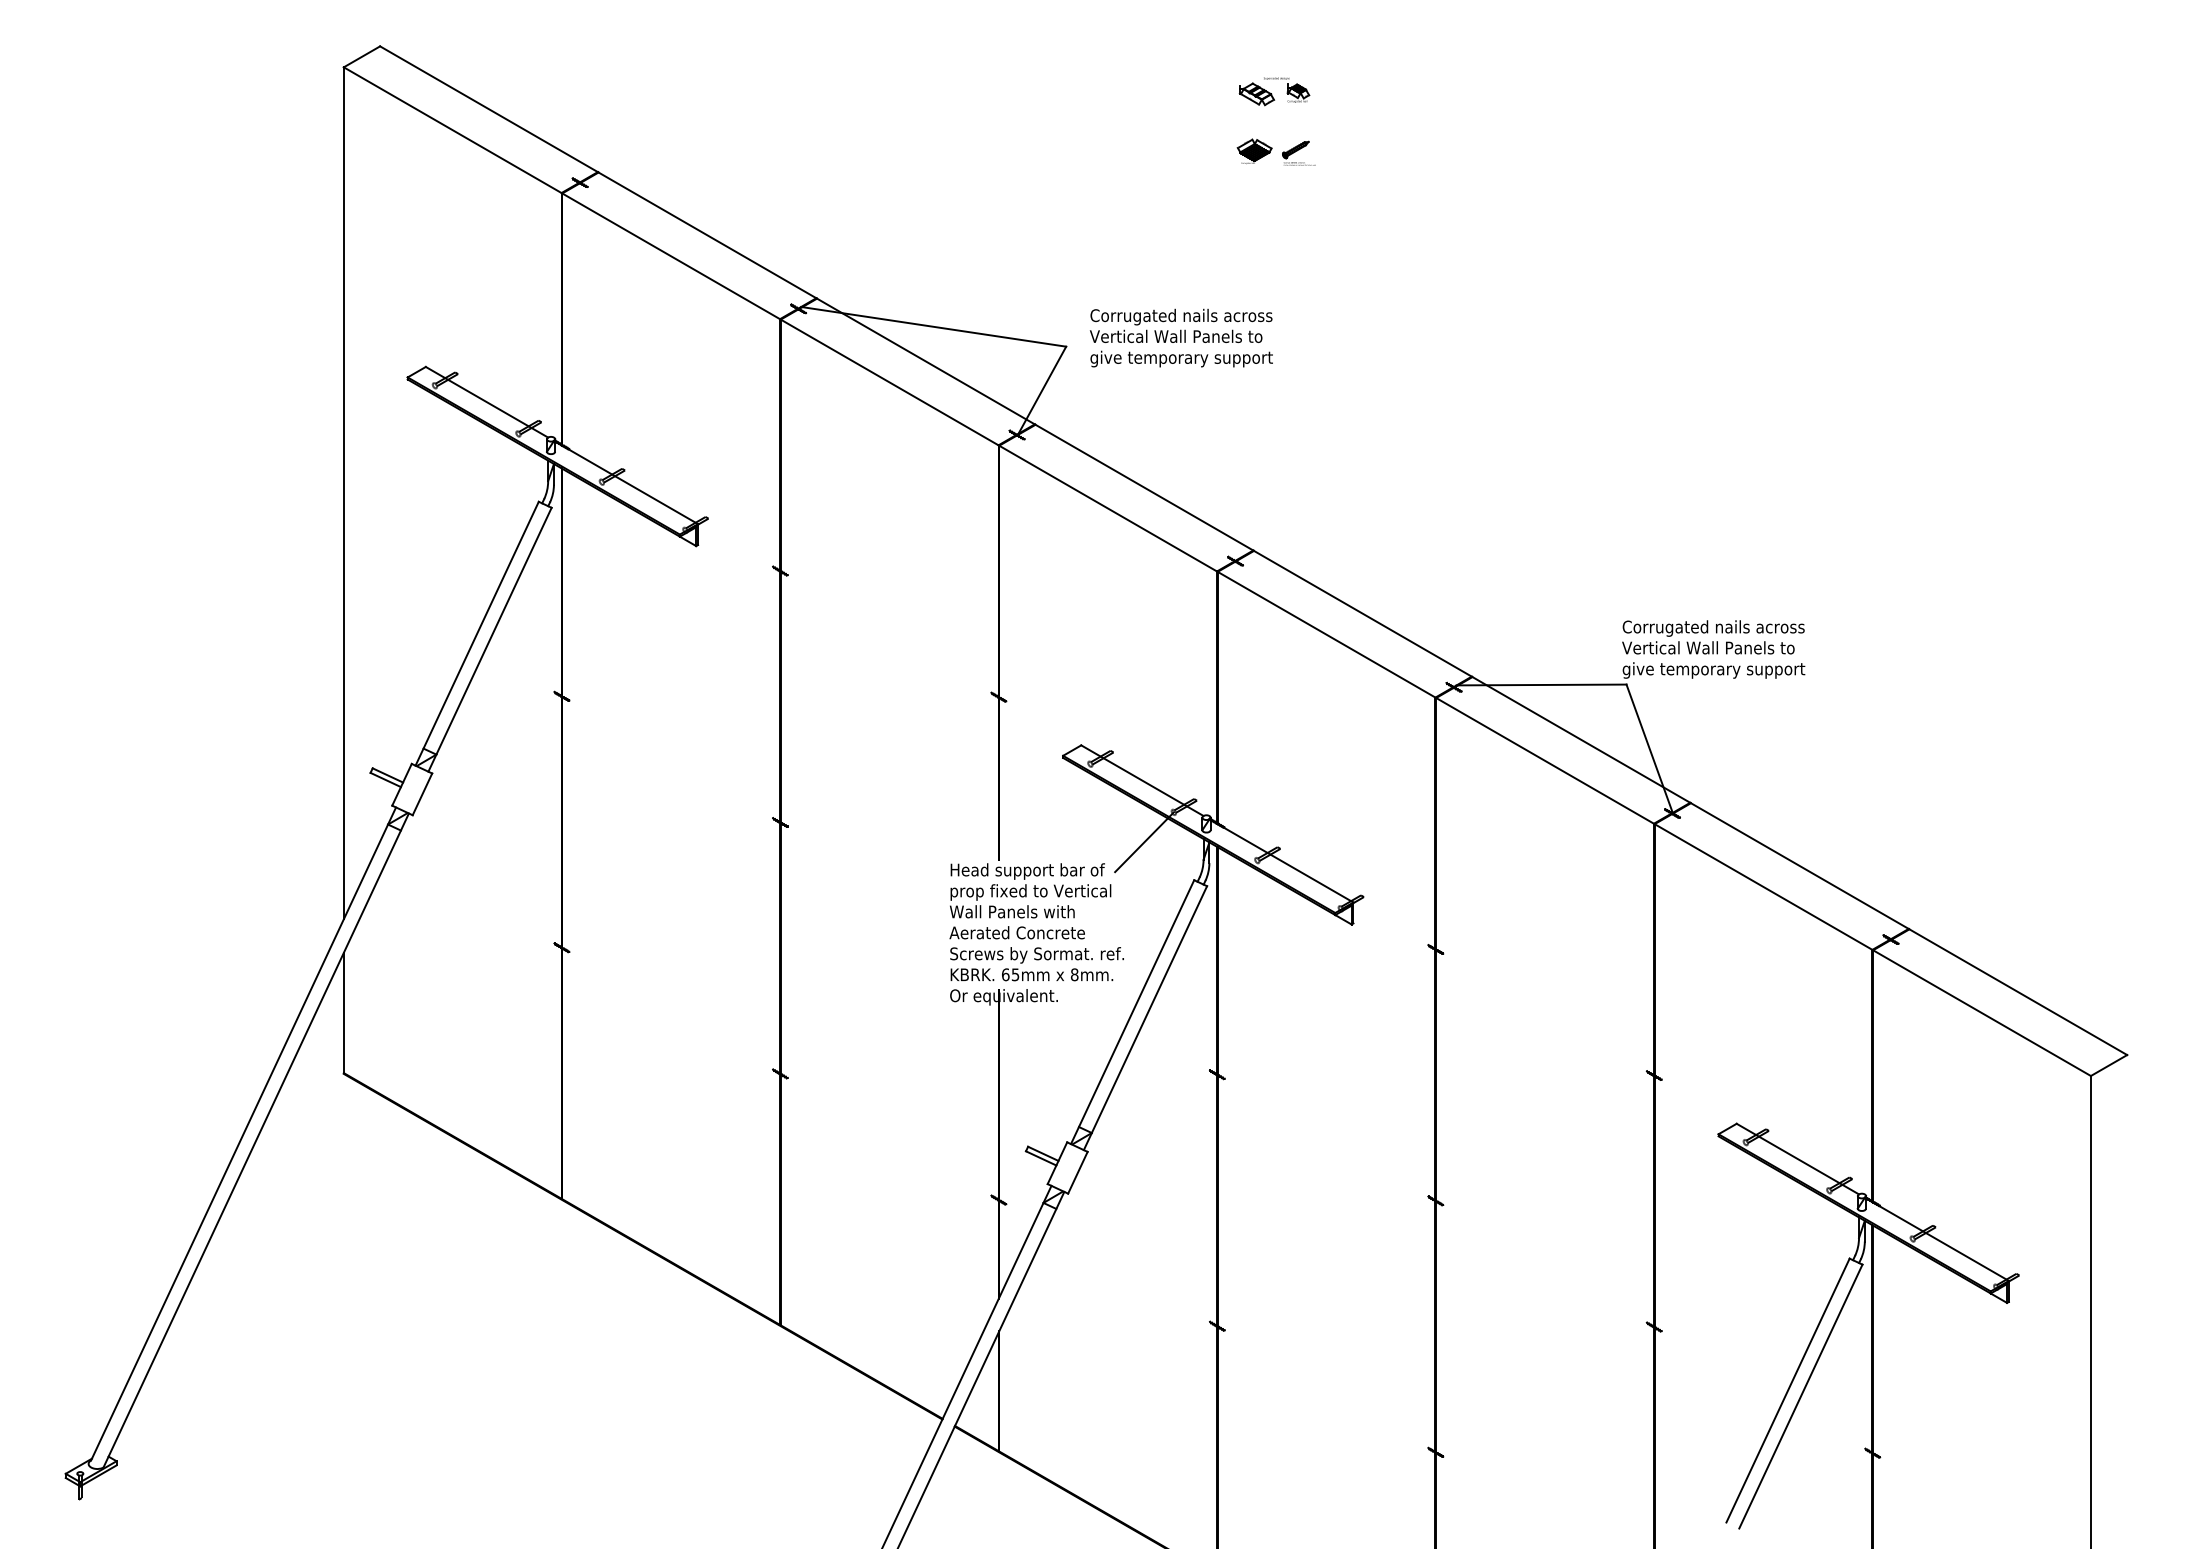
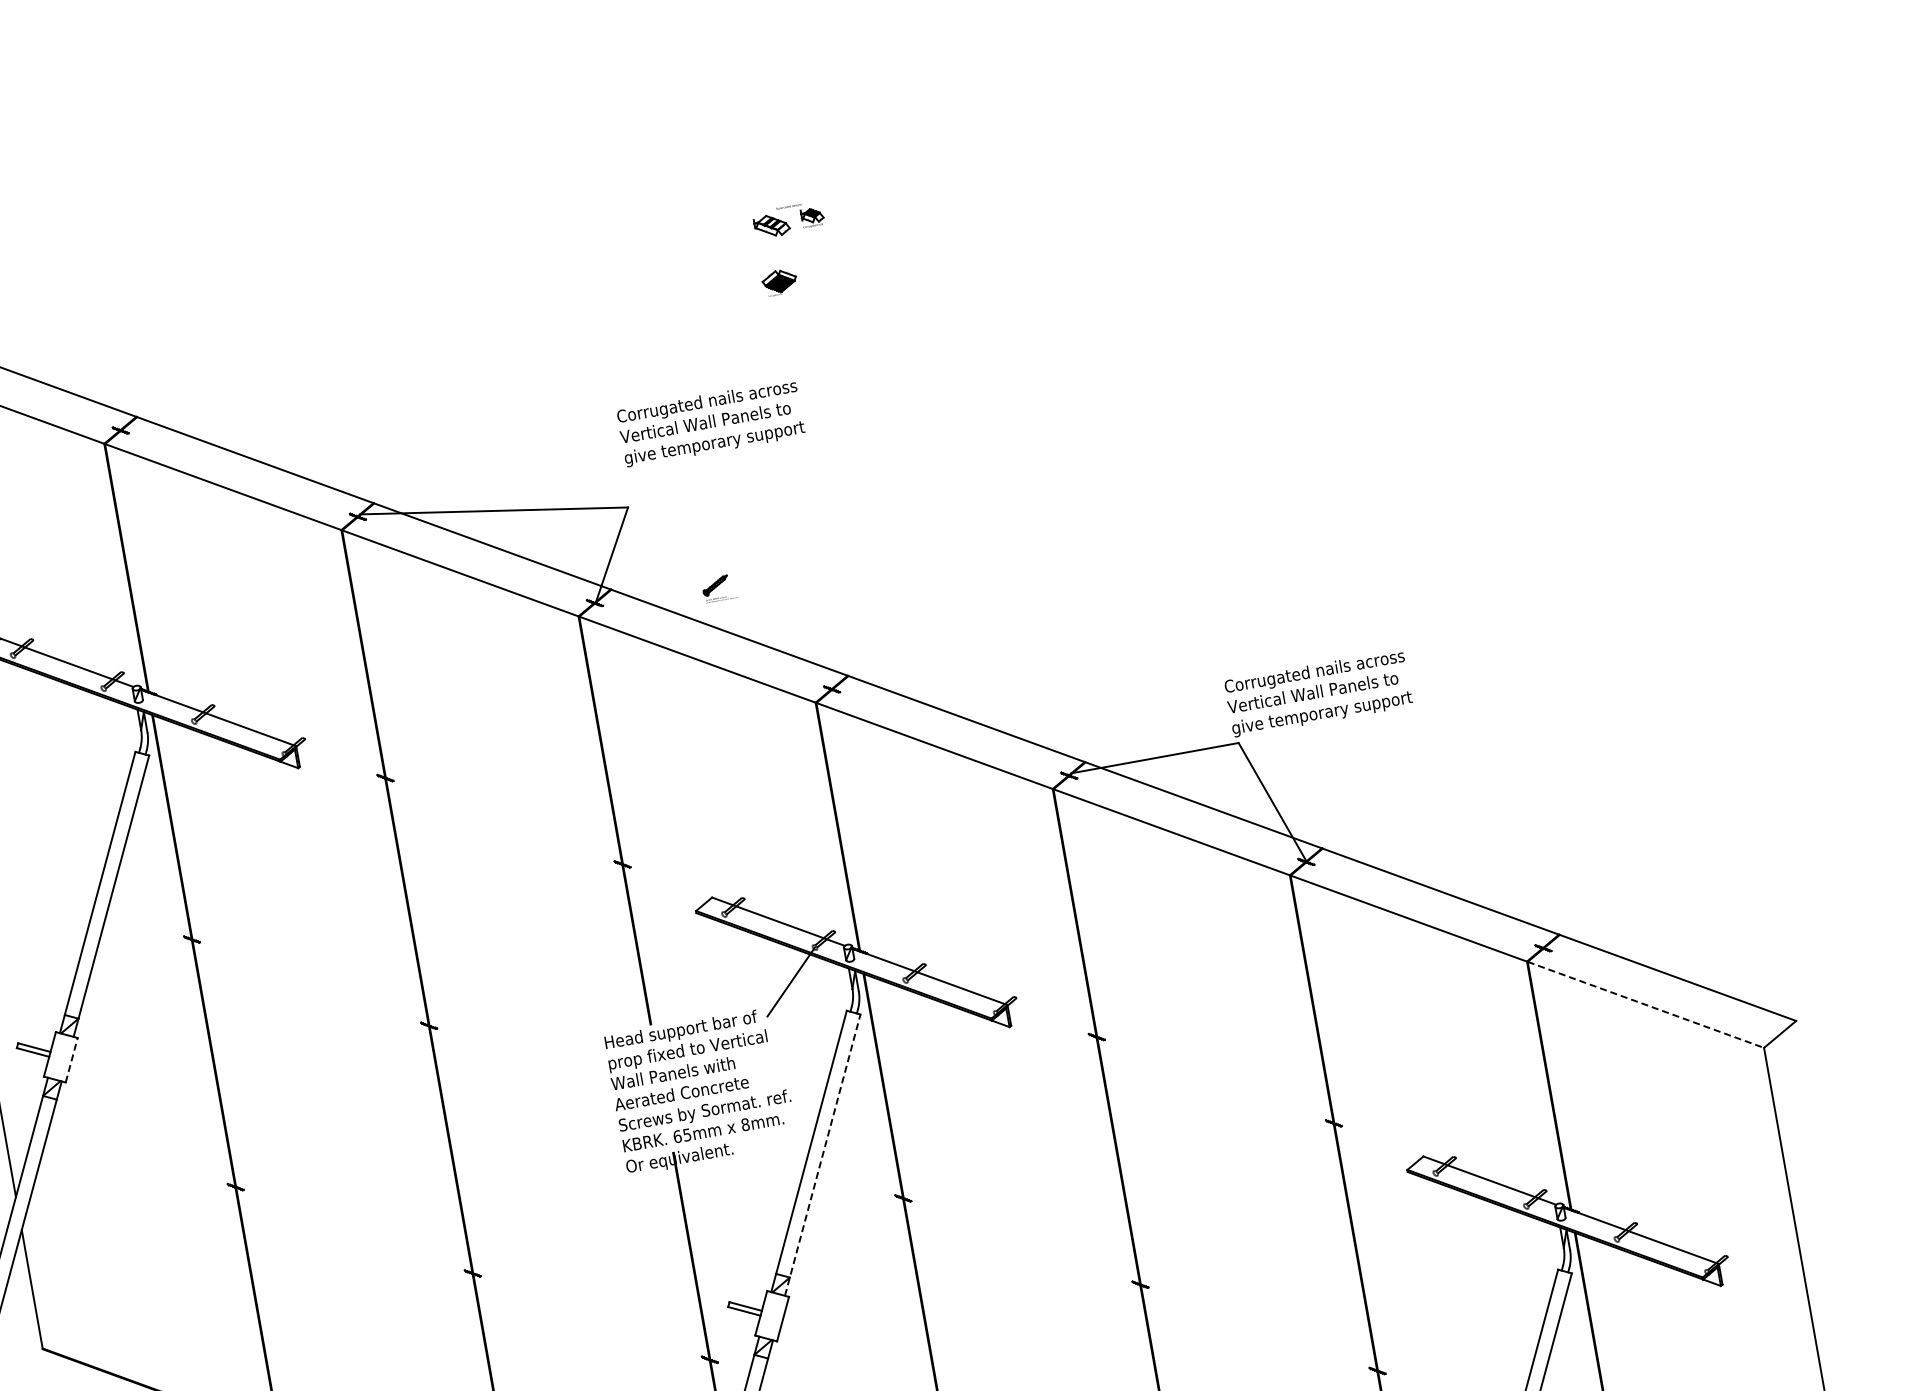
part: (1298, 152) -> (718, 587), moved
text: (1181, 337) -> (710, 422), moved
line: (422, 793) -> (71, 1059), solid -> dashed
line: (1982, 1013) -> (1646, 1005), solid -> dashed
line: (1145, 1018) -> (822, 1155), solid -> dashed

